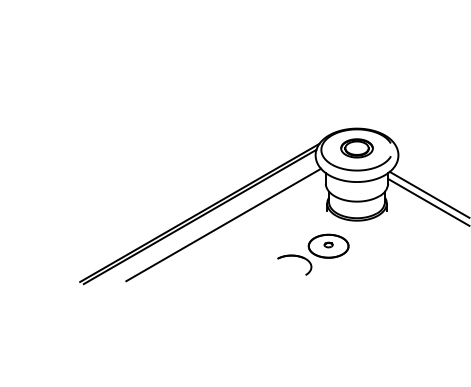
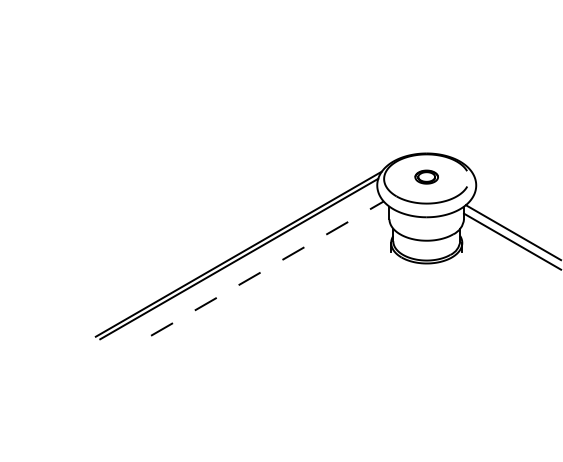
part: (356, 148) -> (426, 177), size x0.6
line: (224, 224) -> (268, 268), solid -> dashed
part: (313, 254) -> (374, 303), removed

